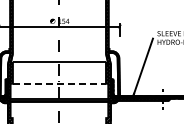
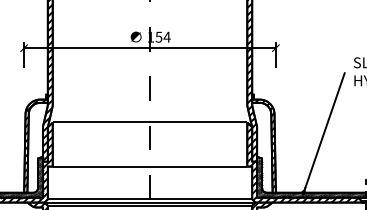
line: (59, 83) -> (150, 166), dashed -> solid

